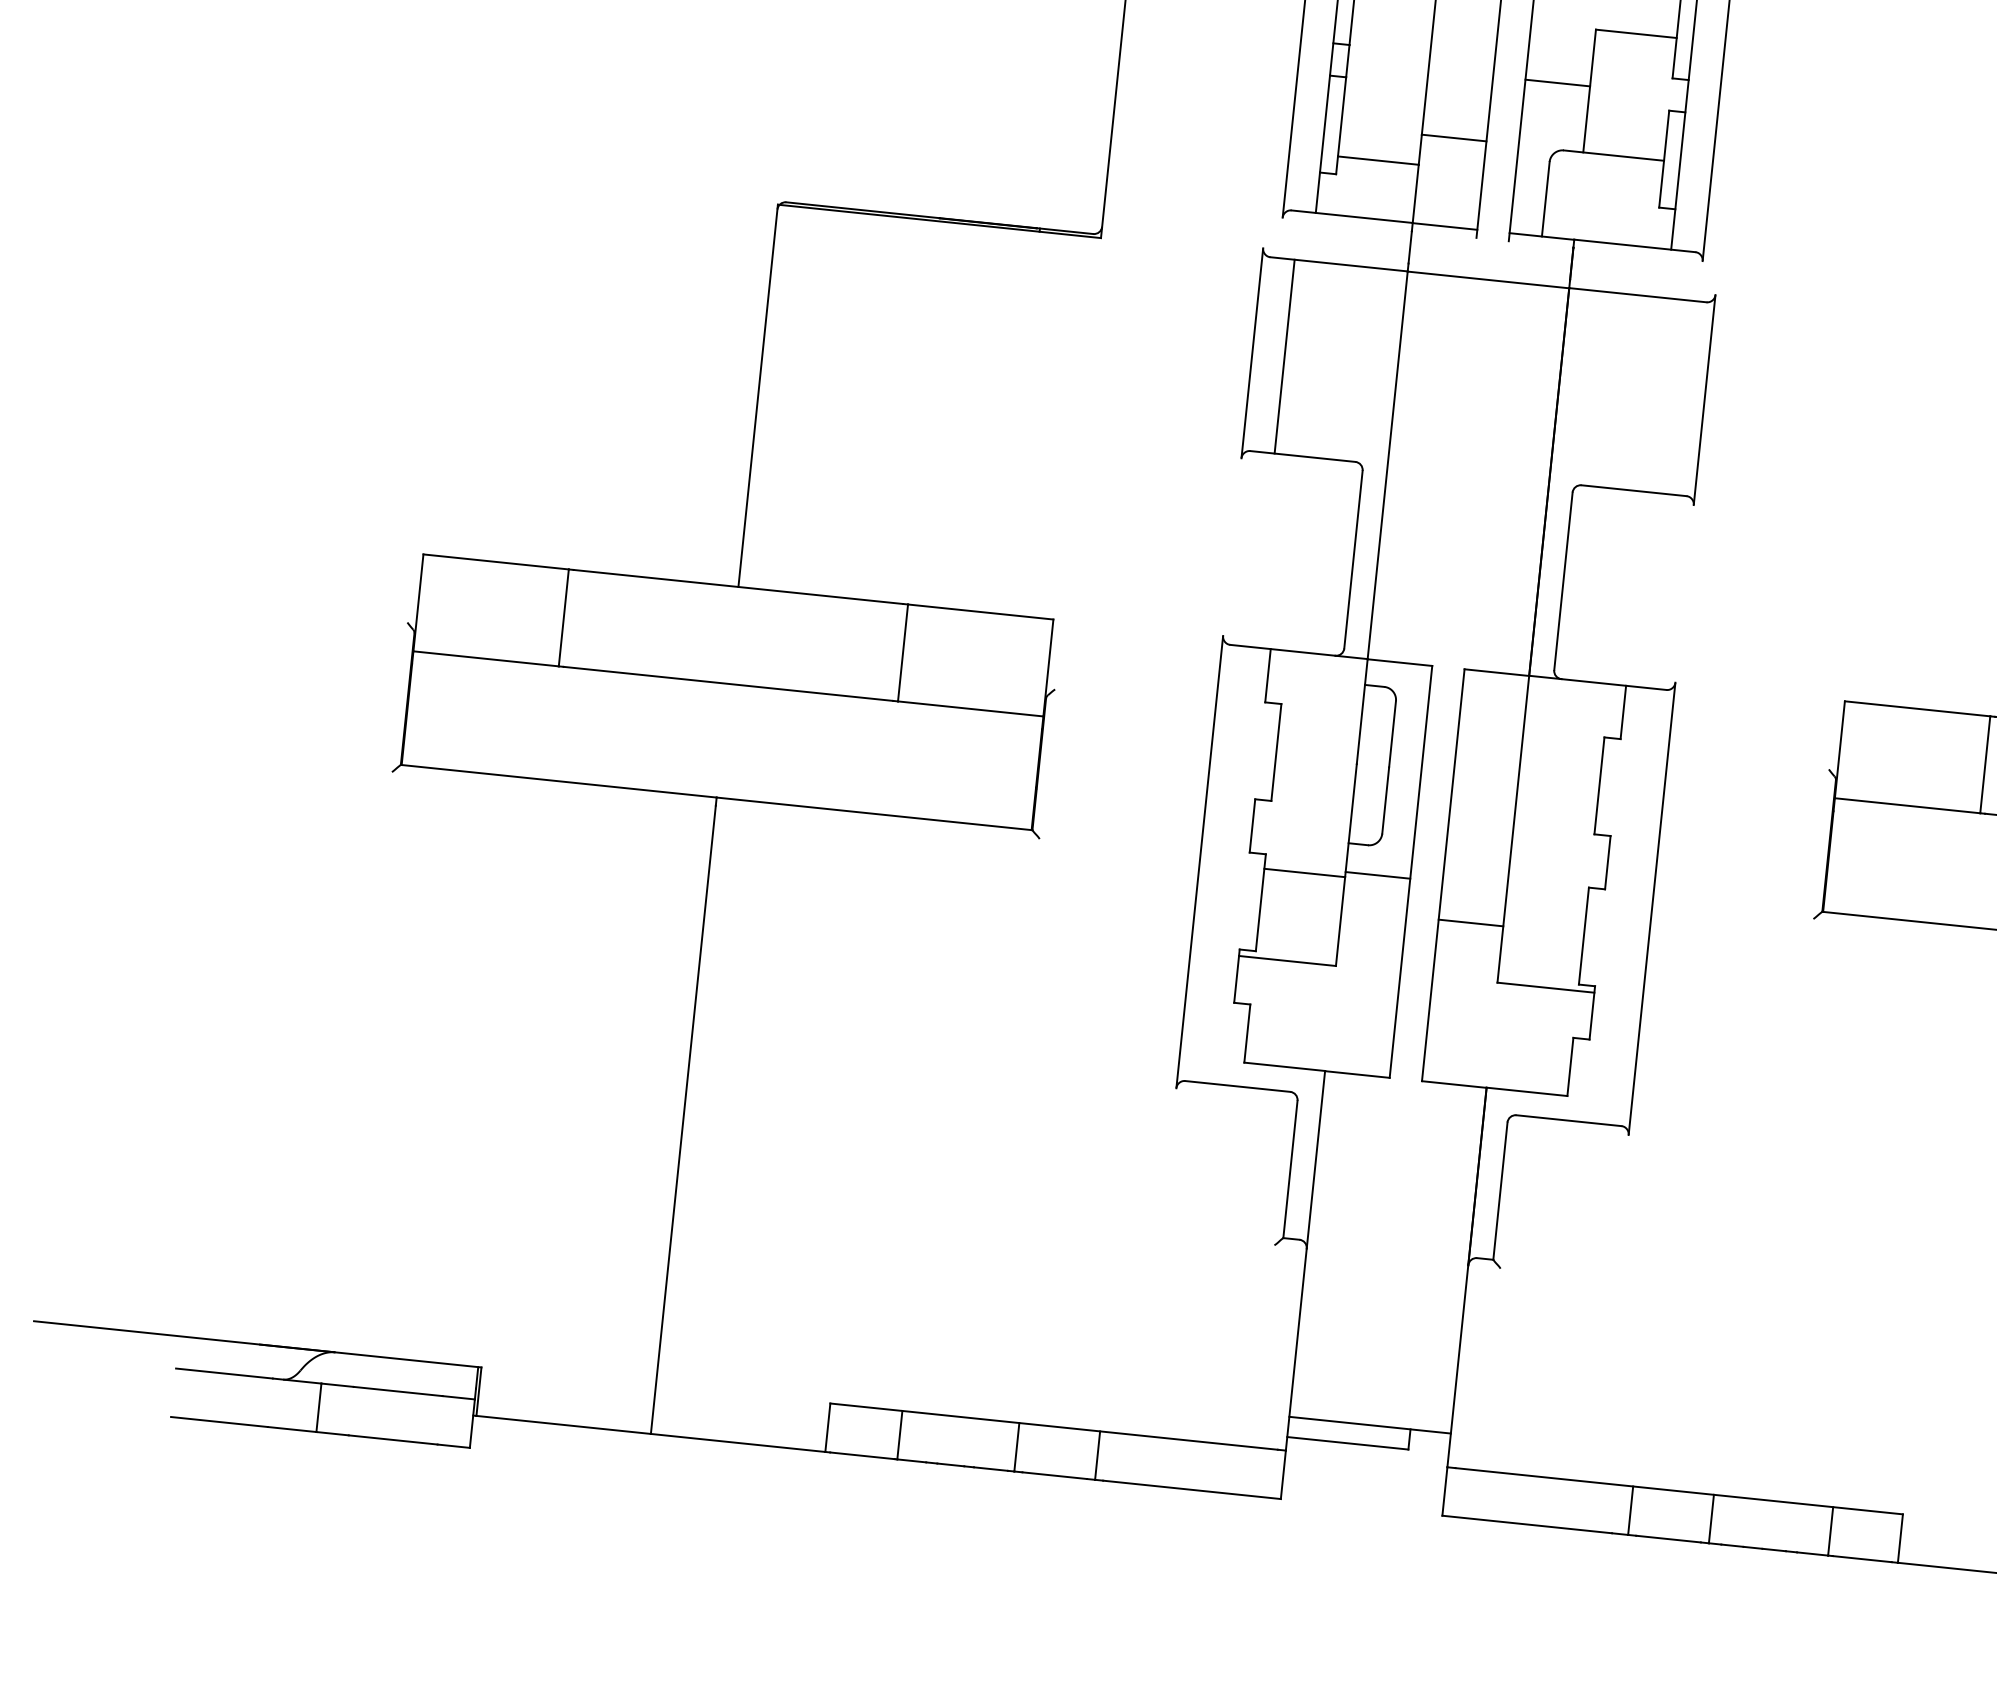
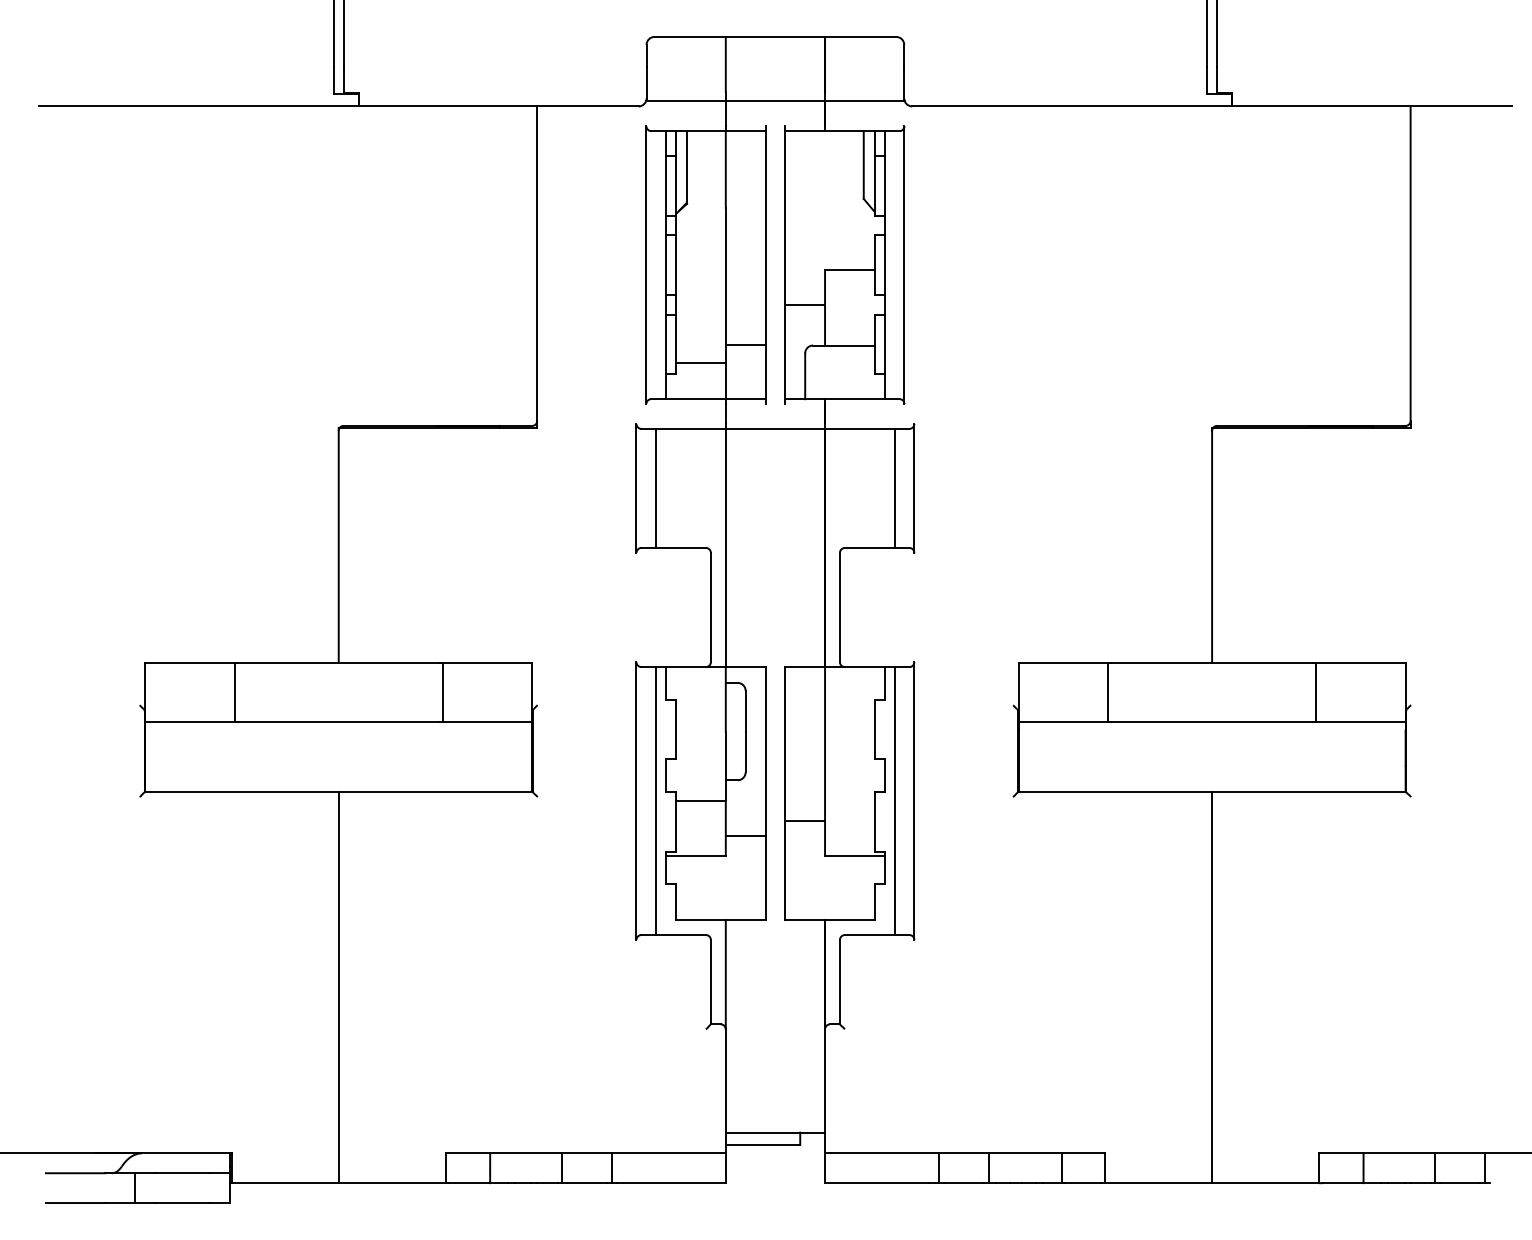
line: (1672, 395) -> (894, 487), added
line: (1232, 866) -> (656, 801), added
line: (1377, 874) -> (745, 835), moved
line: (1619, 906) -> (894, 801), added

